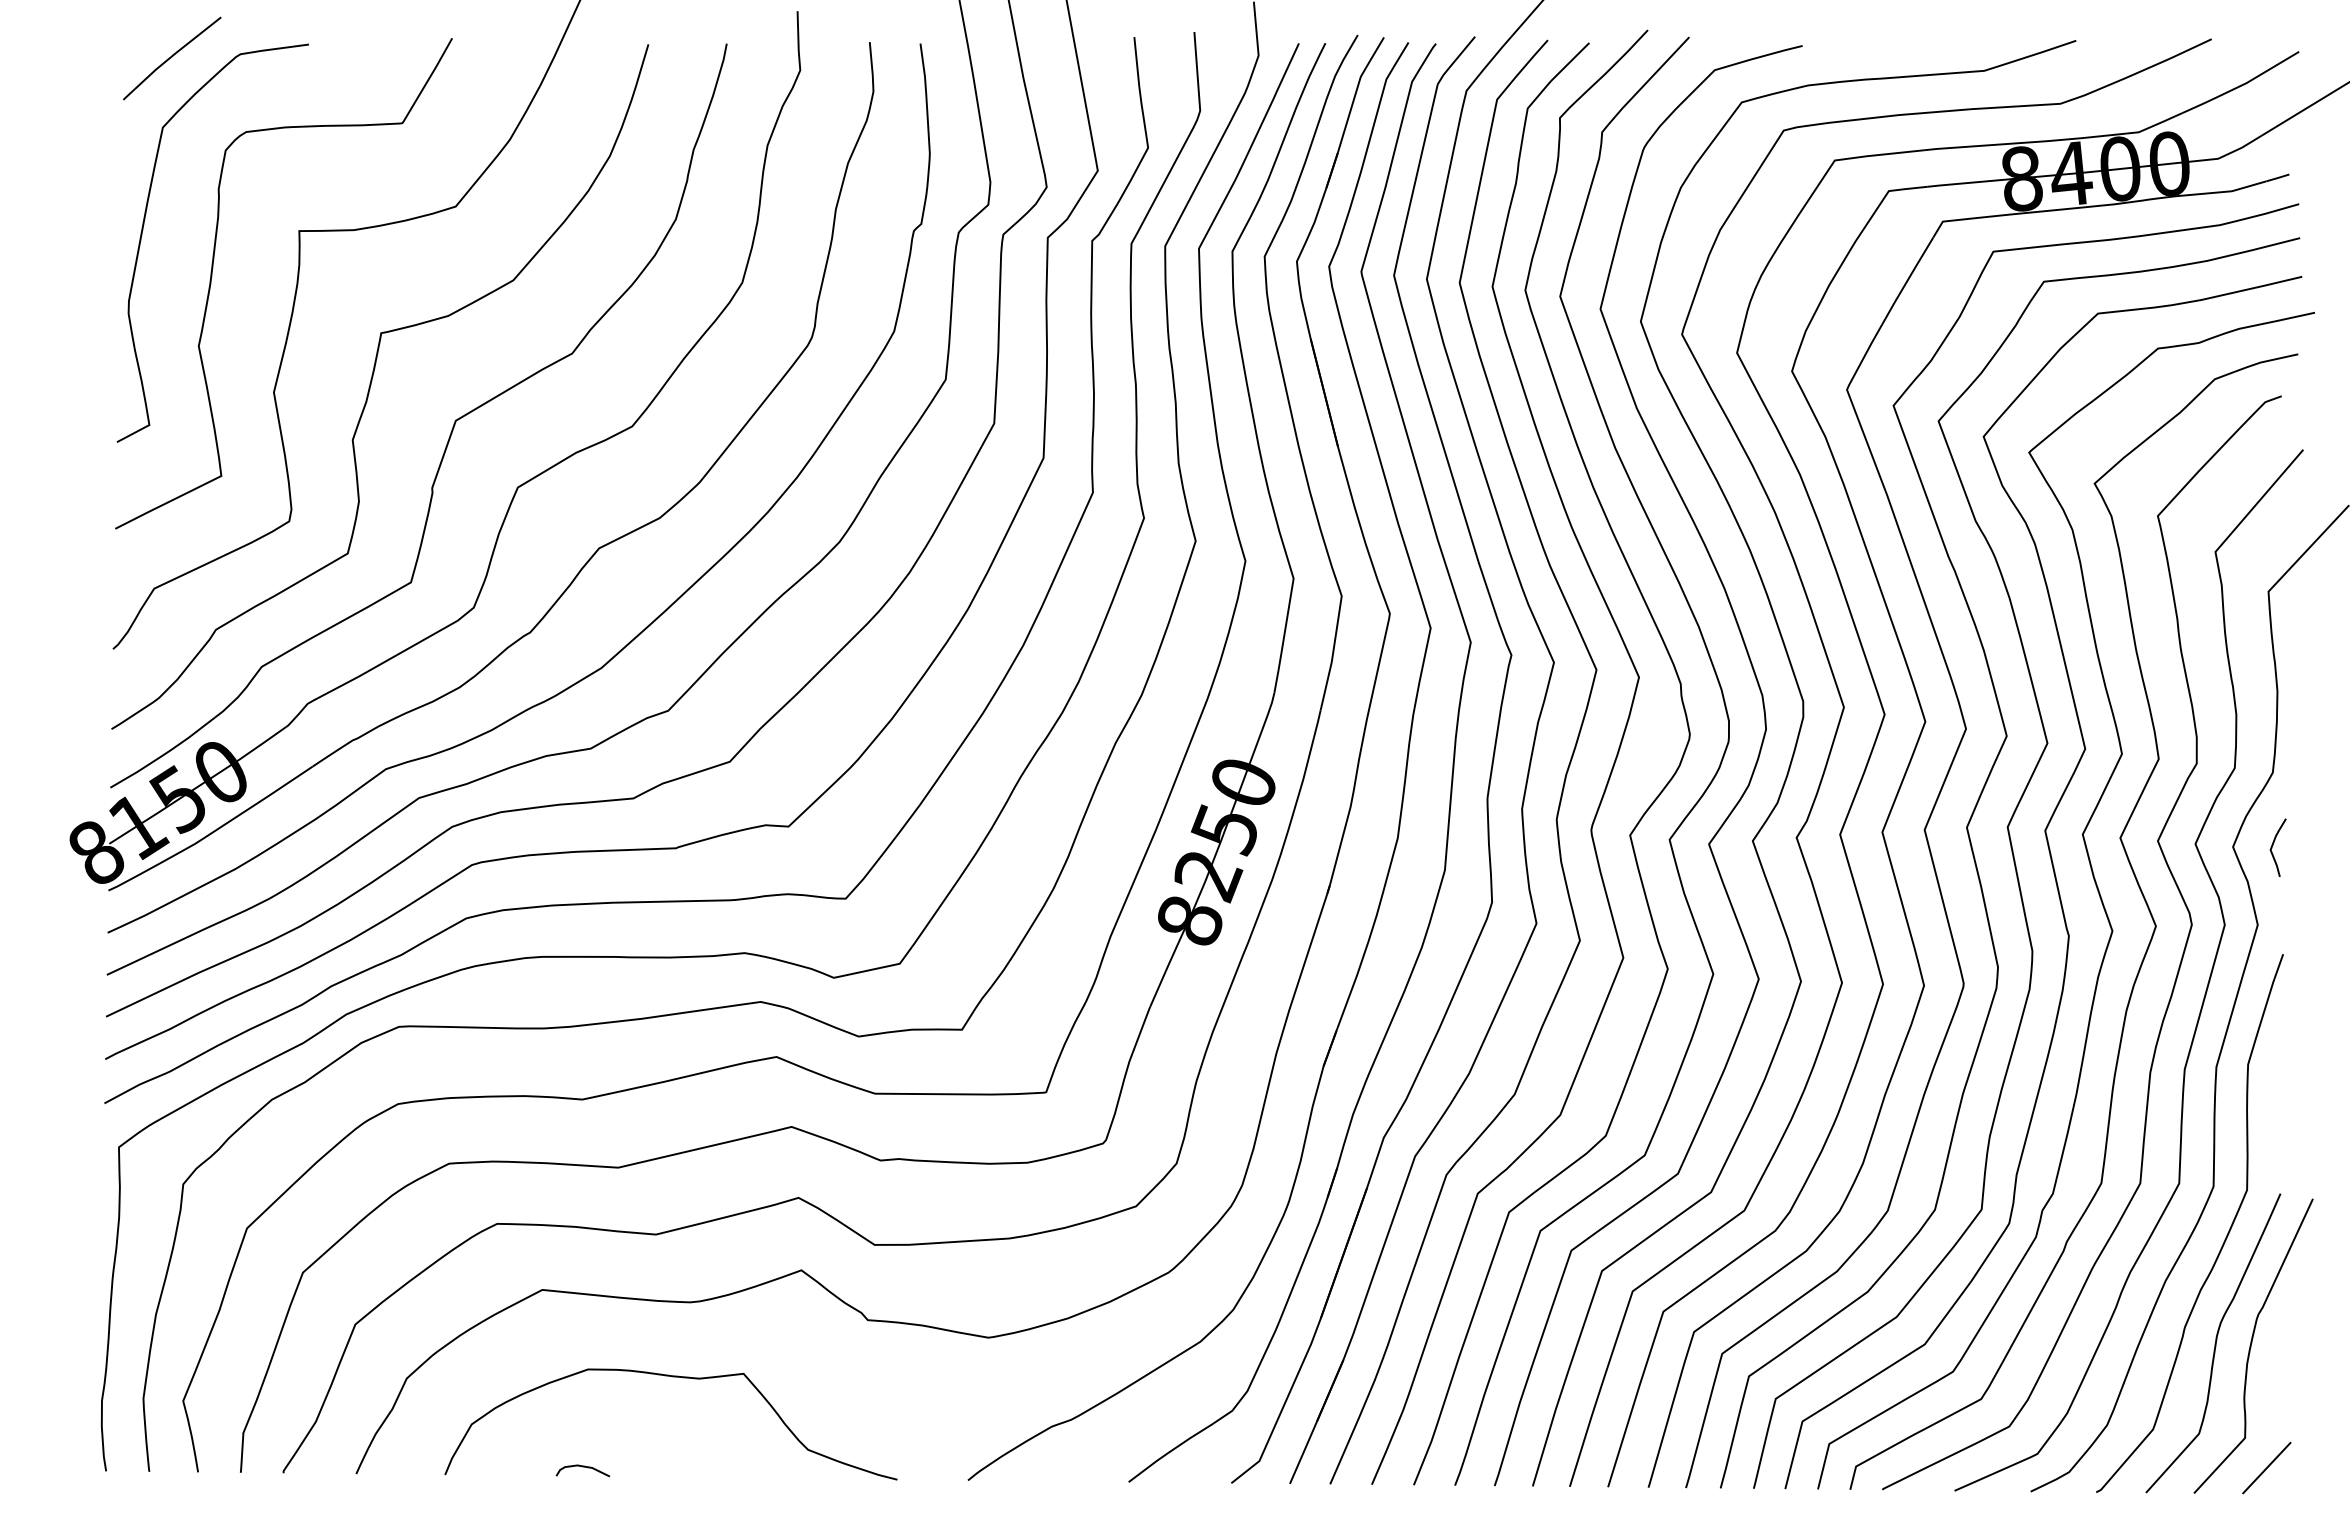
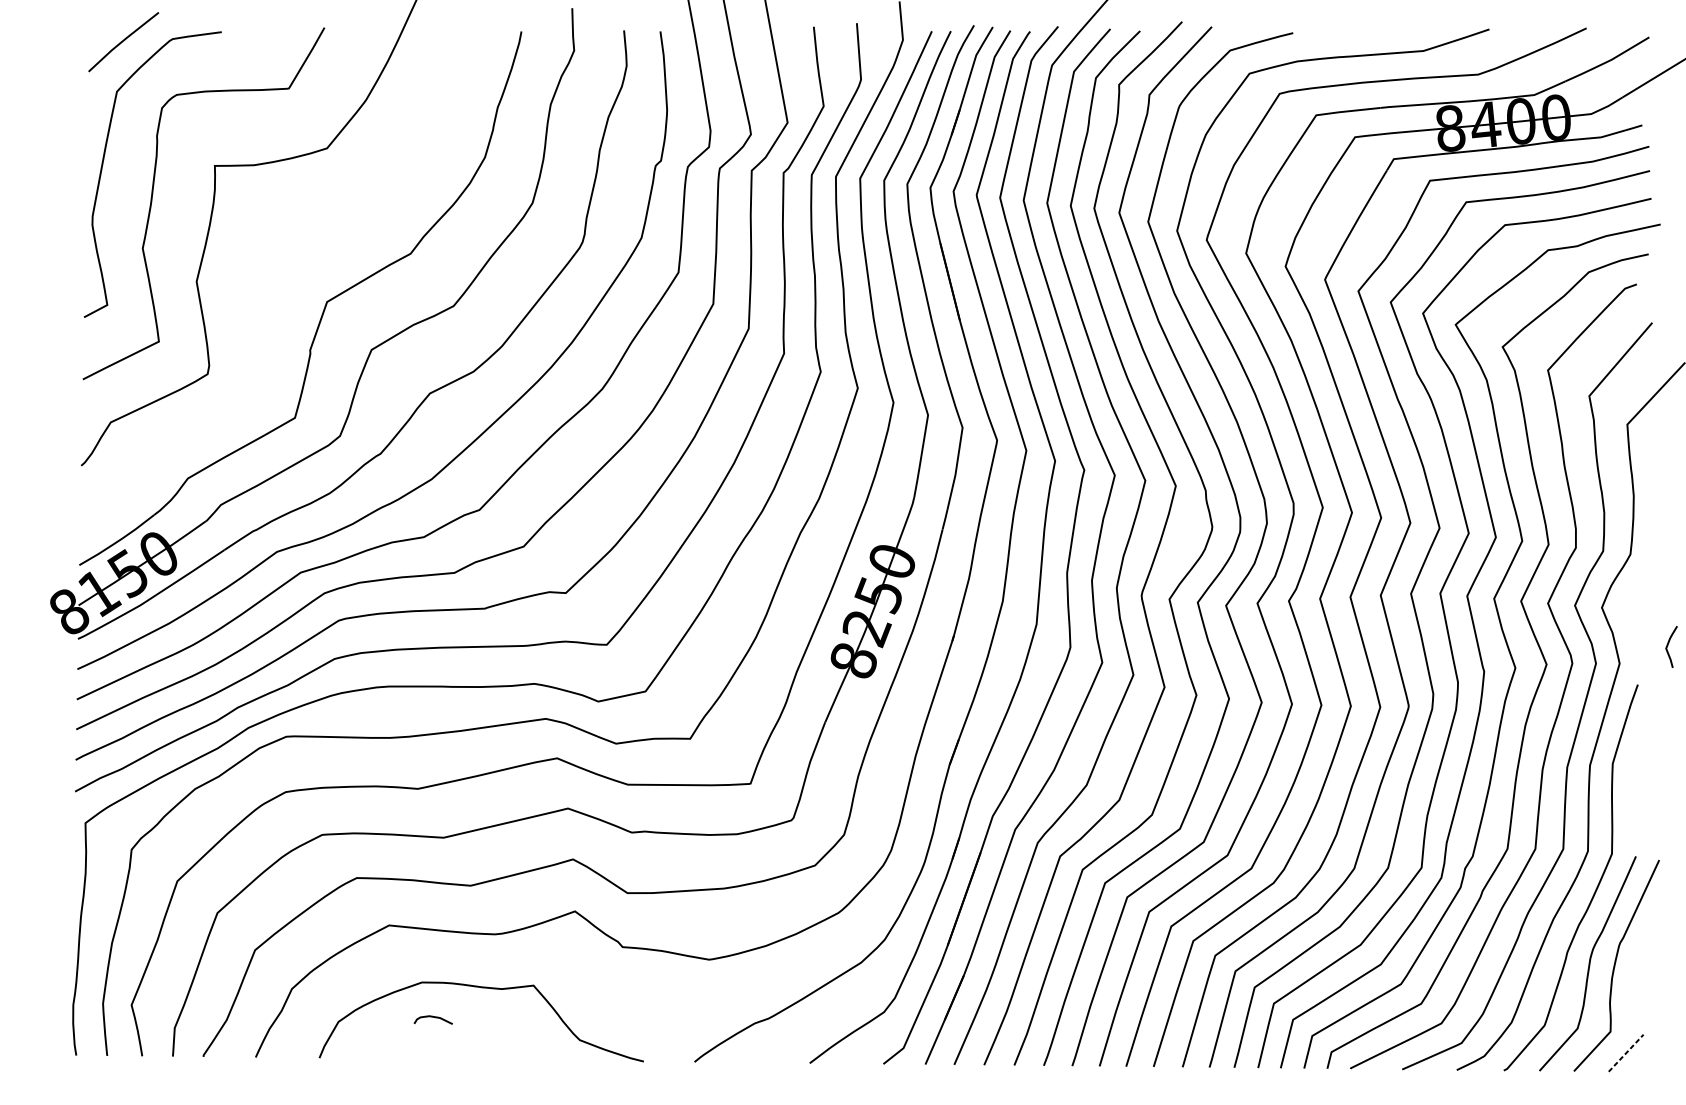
curve: (371, 385) -> (266, 276), removed
curve: (2273, 845) -> (1668, 645), moved
curve: (582, 1467) -> (433, 1017), moved
line: (2267, 1467) -> (1626, 1052), solid -> dashed

